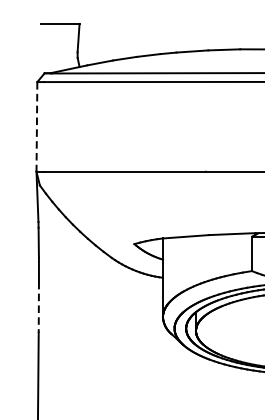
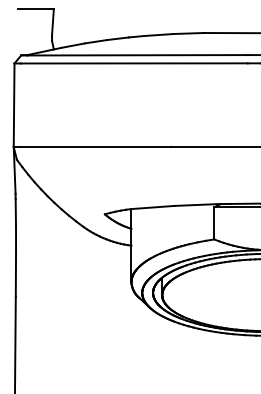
line: (37, 127) -> (14, 105), dashed -> solid
line: (38, 307) -> (15, 273), dashed -> solid

